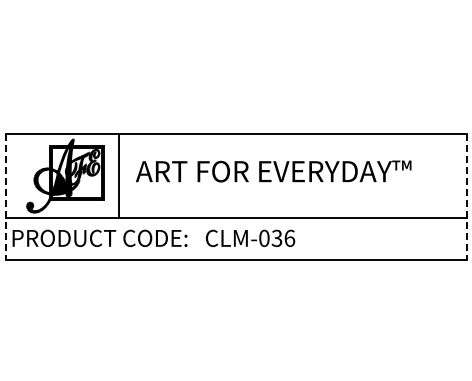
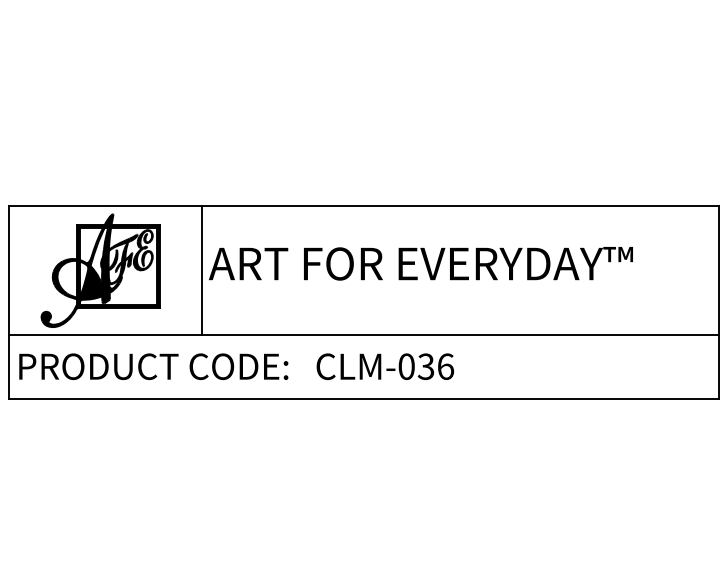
line: (118, 175) -> (202, 269), moved
line: (5, 196) -> (8, 302), dashed -> solid
line: (467, 196) -> (719, 302), dashed -> solid

